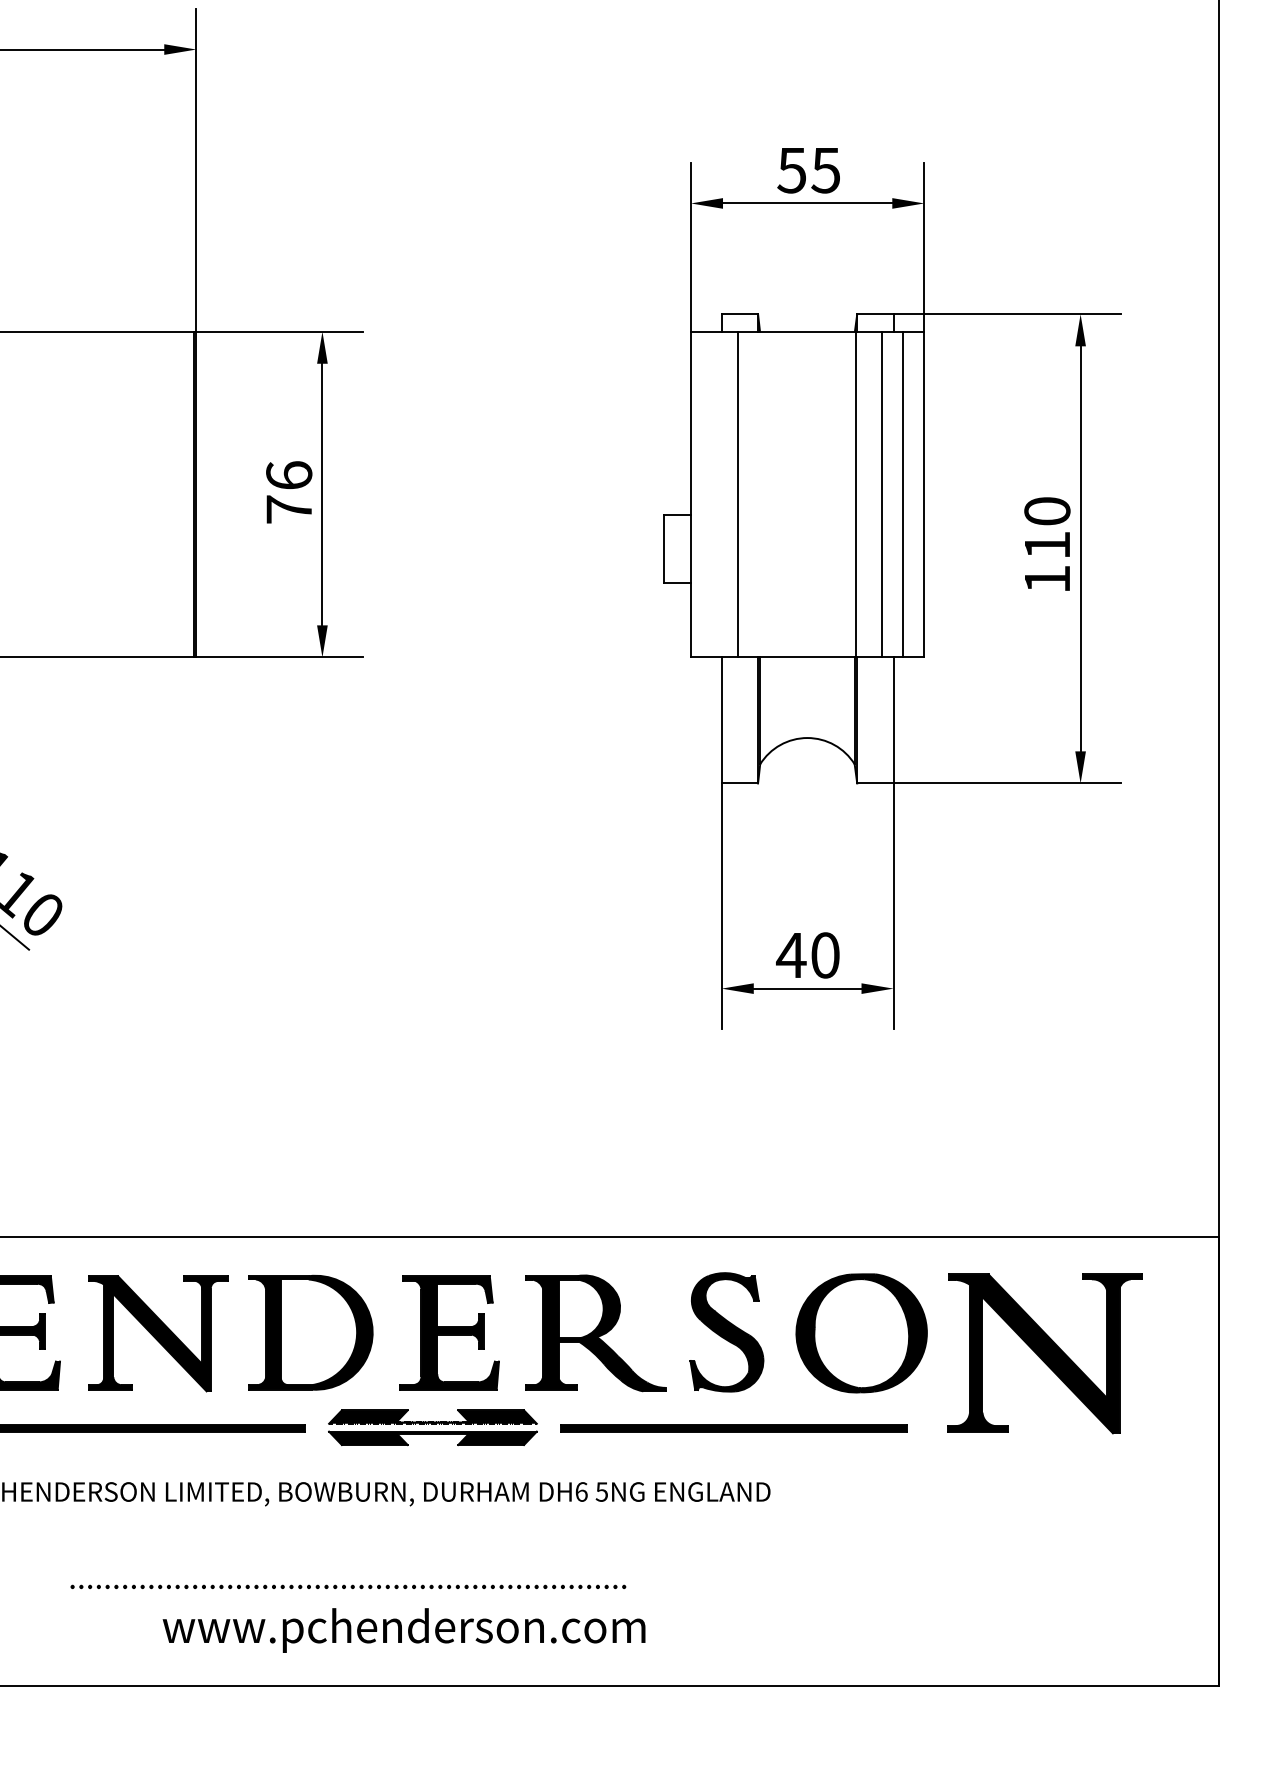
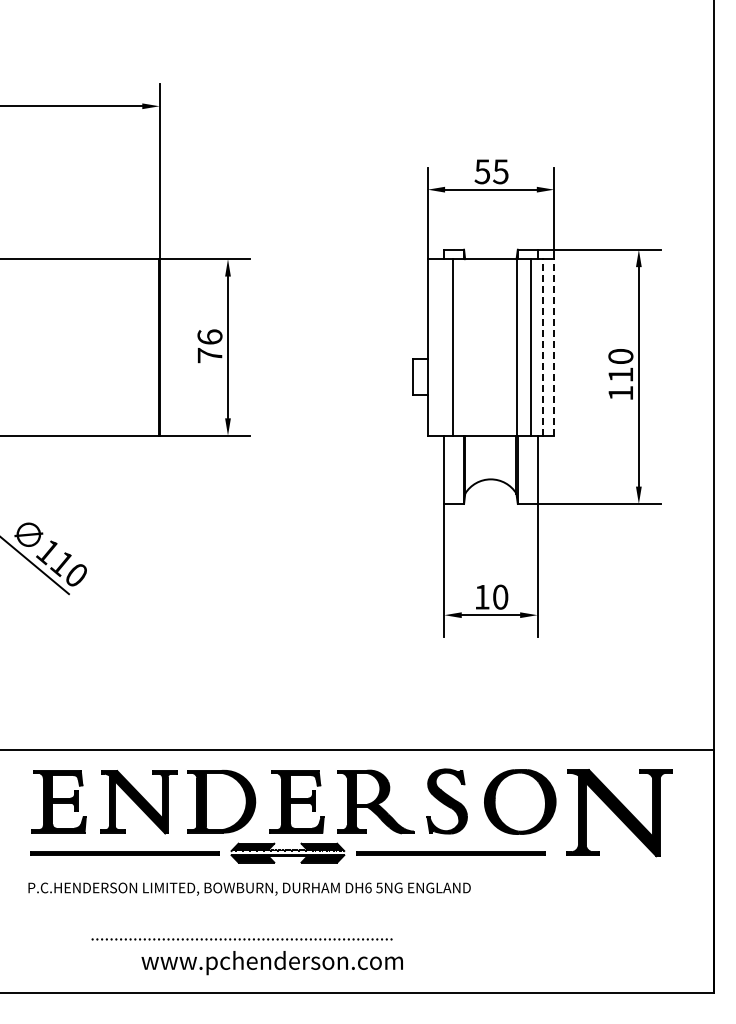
line: (902, 492) -> (542, 346), solid -> dashed
line: (924, 492) -> (554, 346), solid -> dashed
text: (790, 955) -> (481, 597), 40 -> 10

